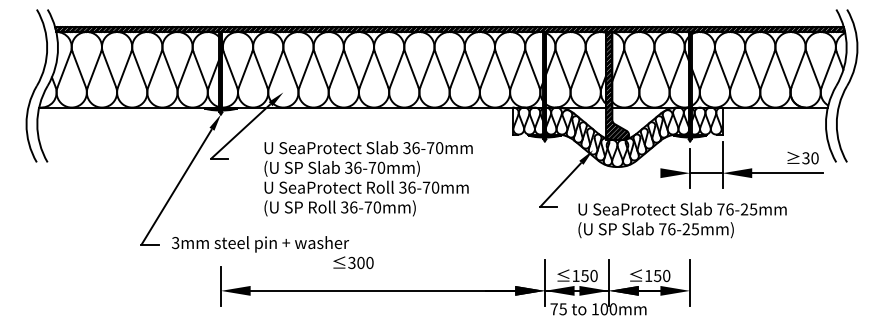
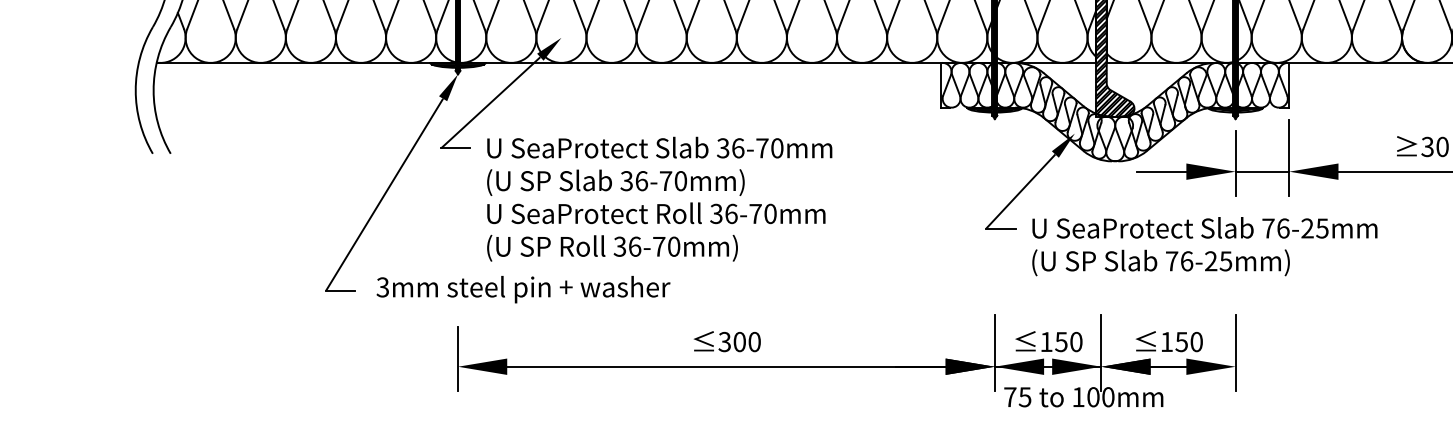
line: (645, 173) -> (1161, 172), added
text: (368, 178) -> (659, 198), moved
text: (682, 220) -> (1204, 246), moved
text: (353, 262) -> (727, 341), moved

